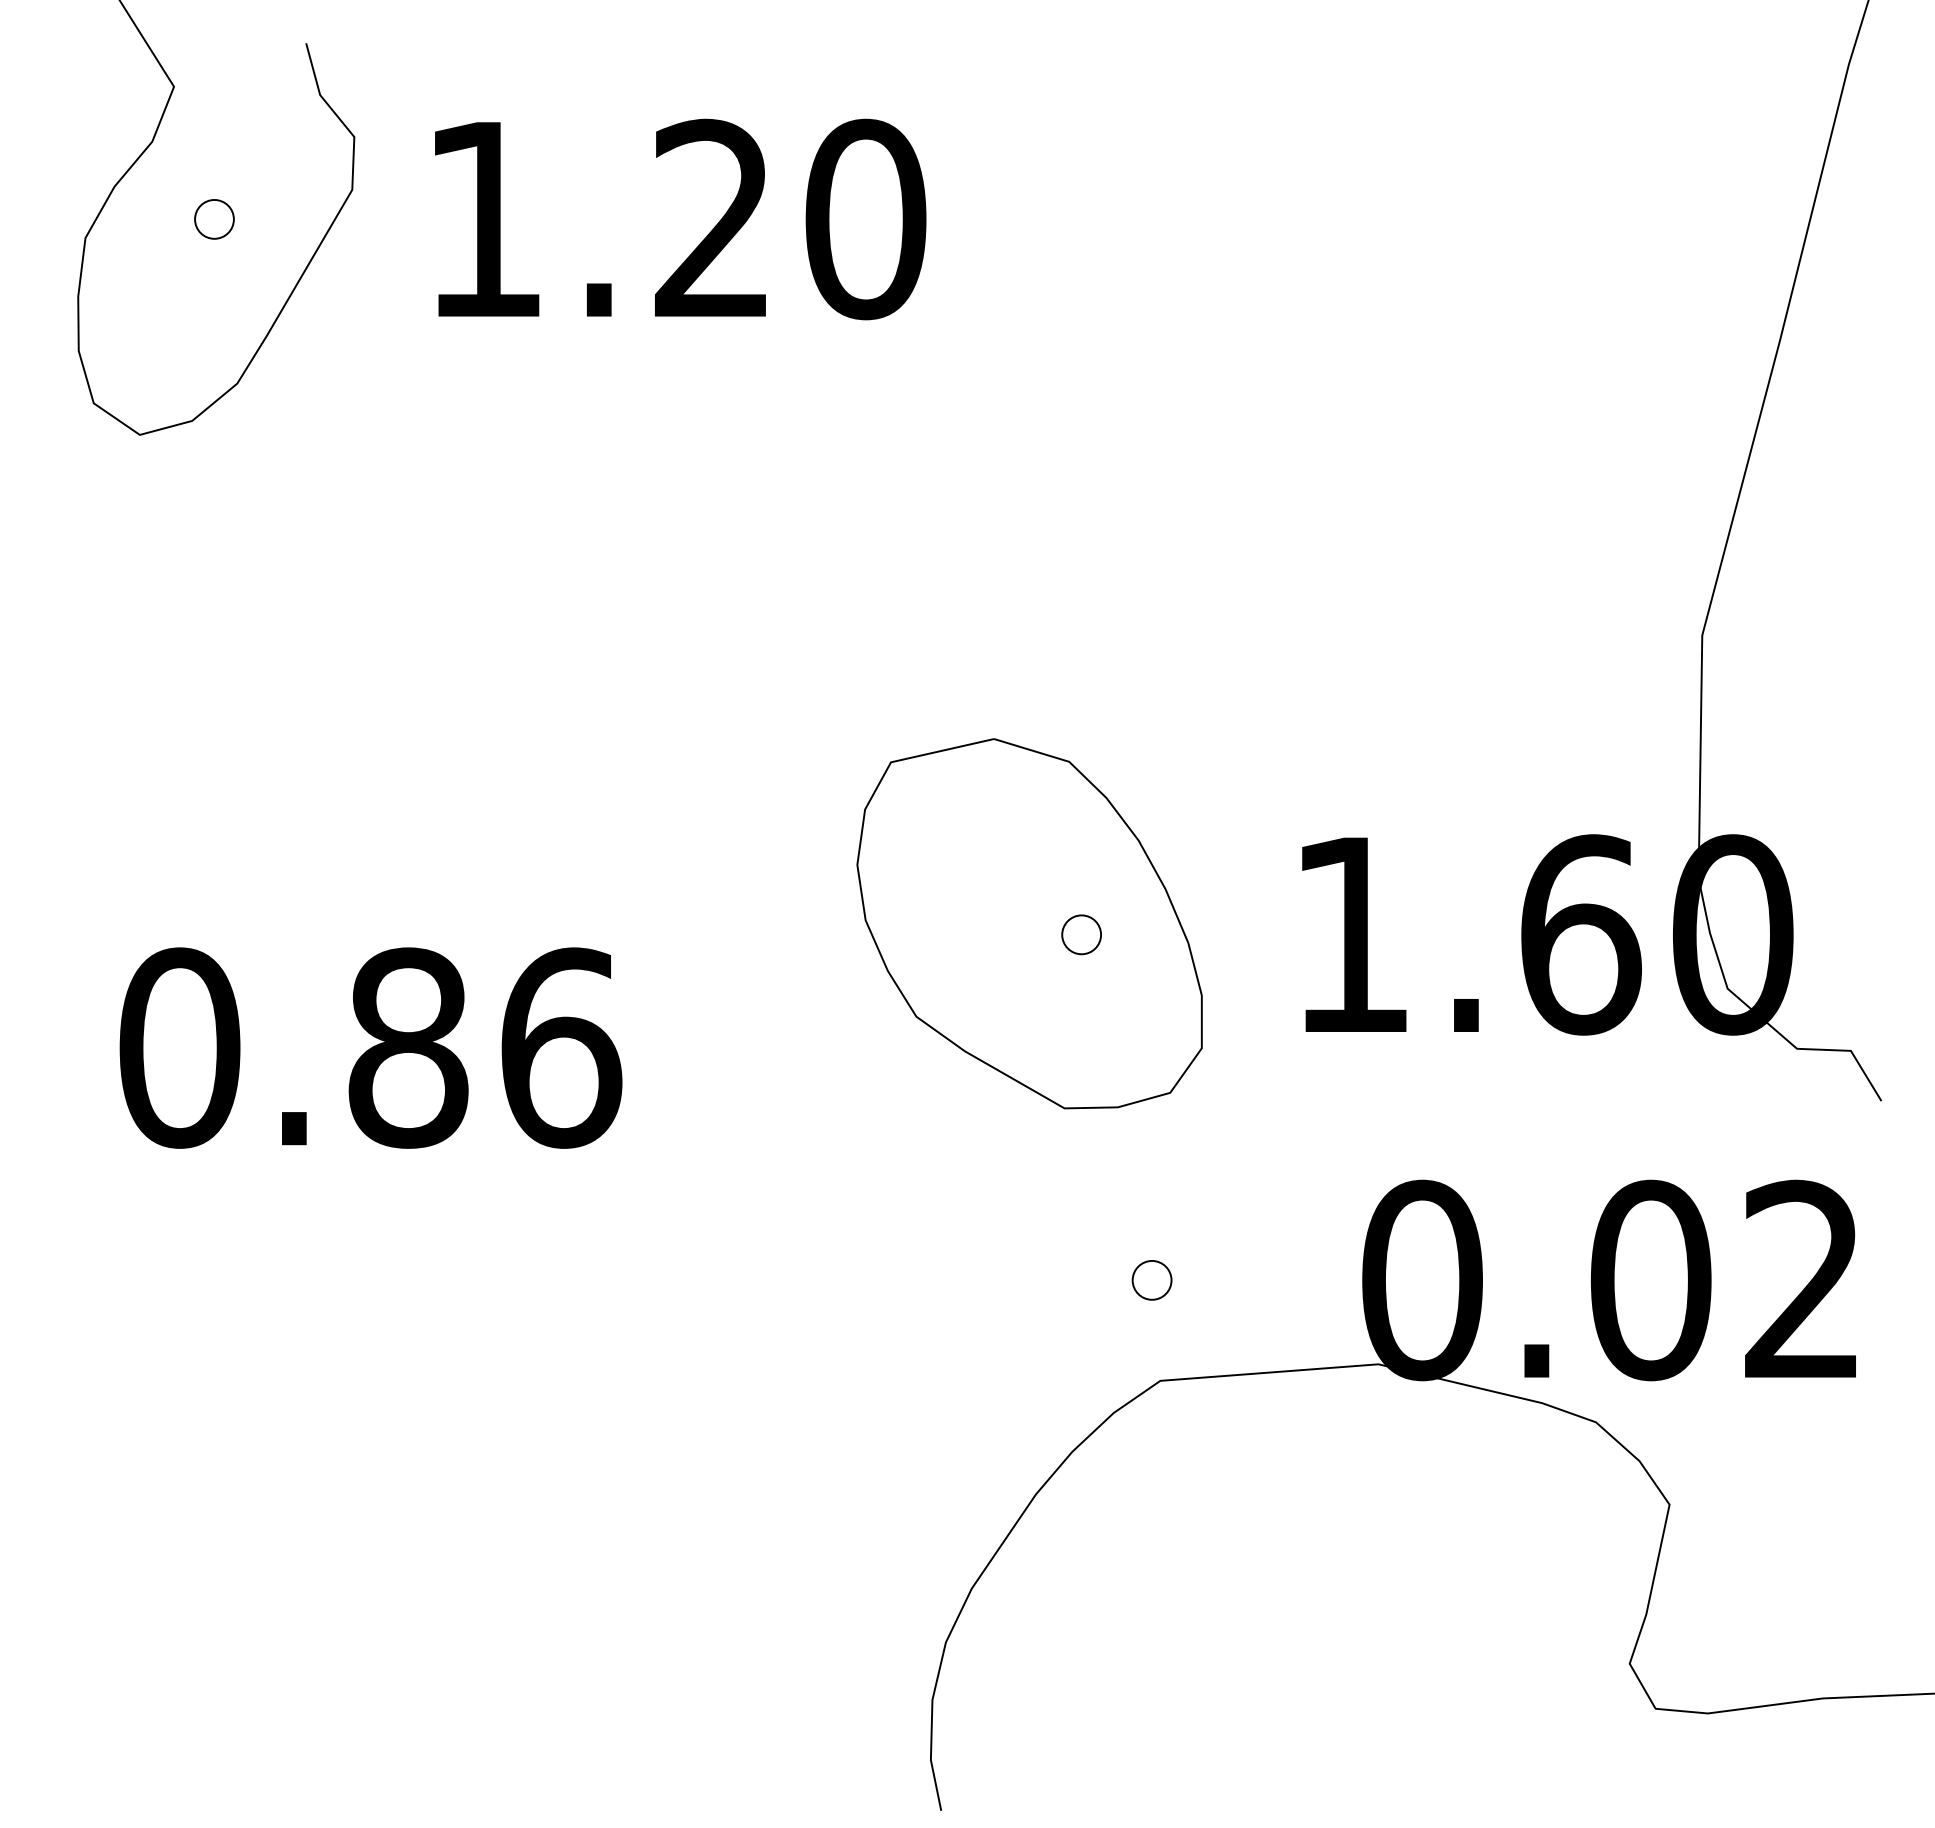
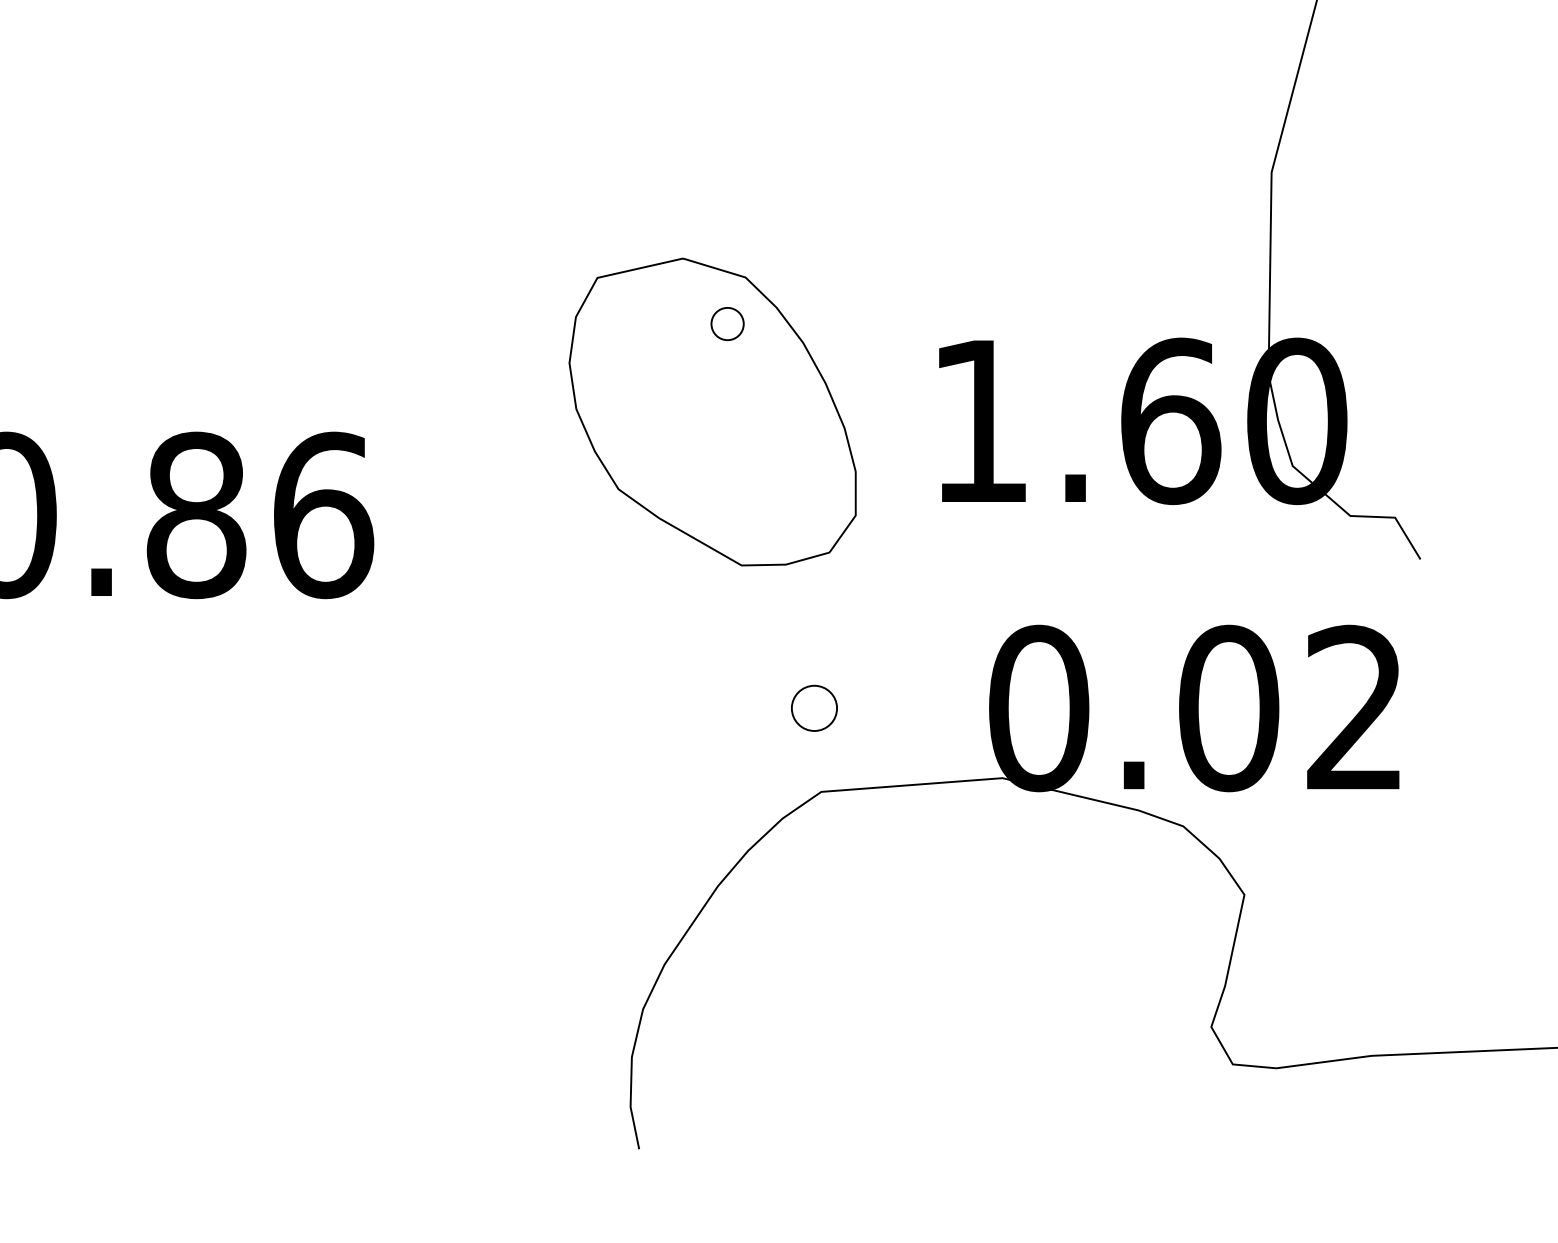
part: (1081, 934) -> (727, 323), moved
part: (1151, 1280) -> (813, 708), size x1.4

